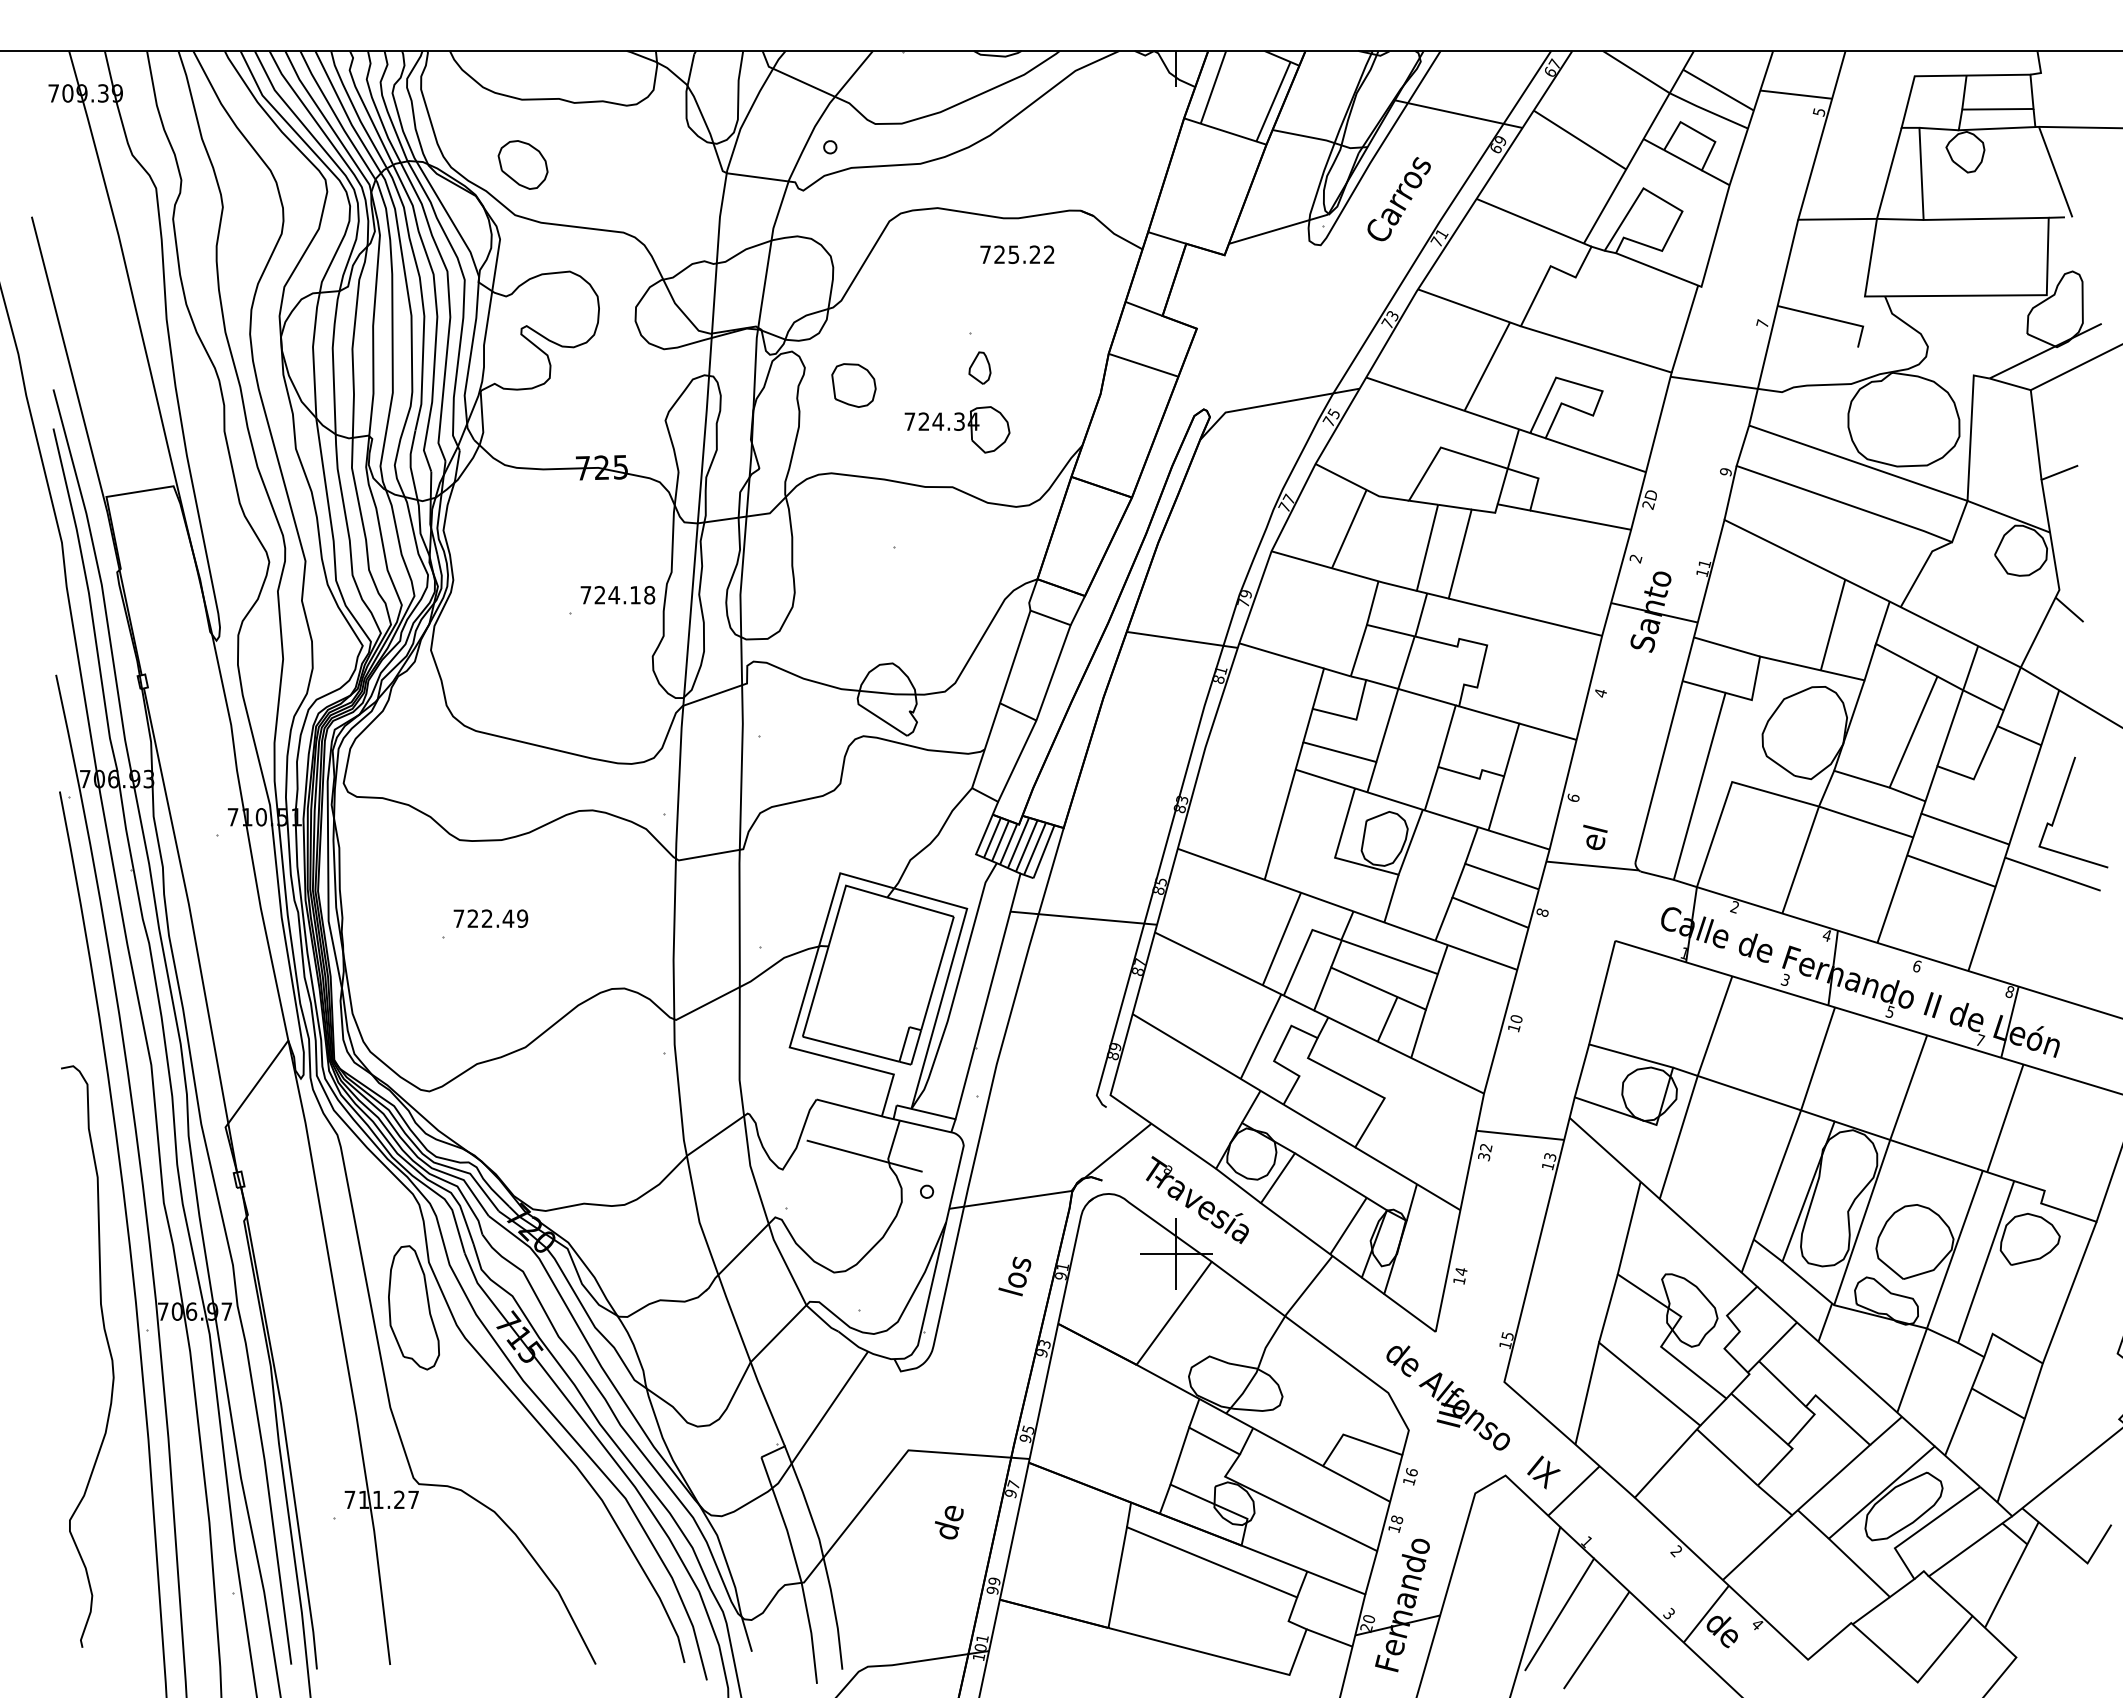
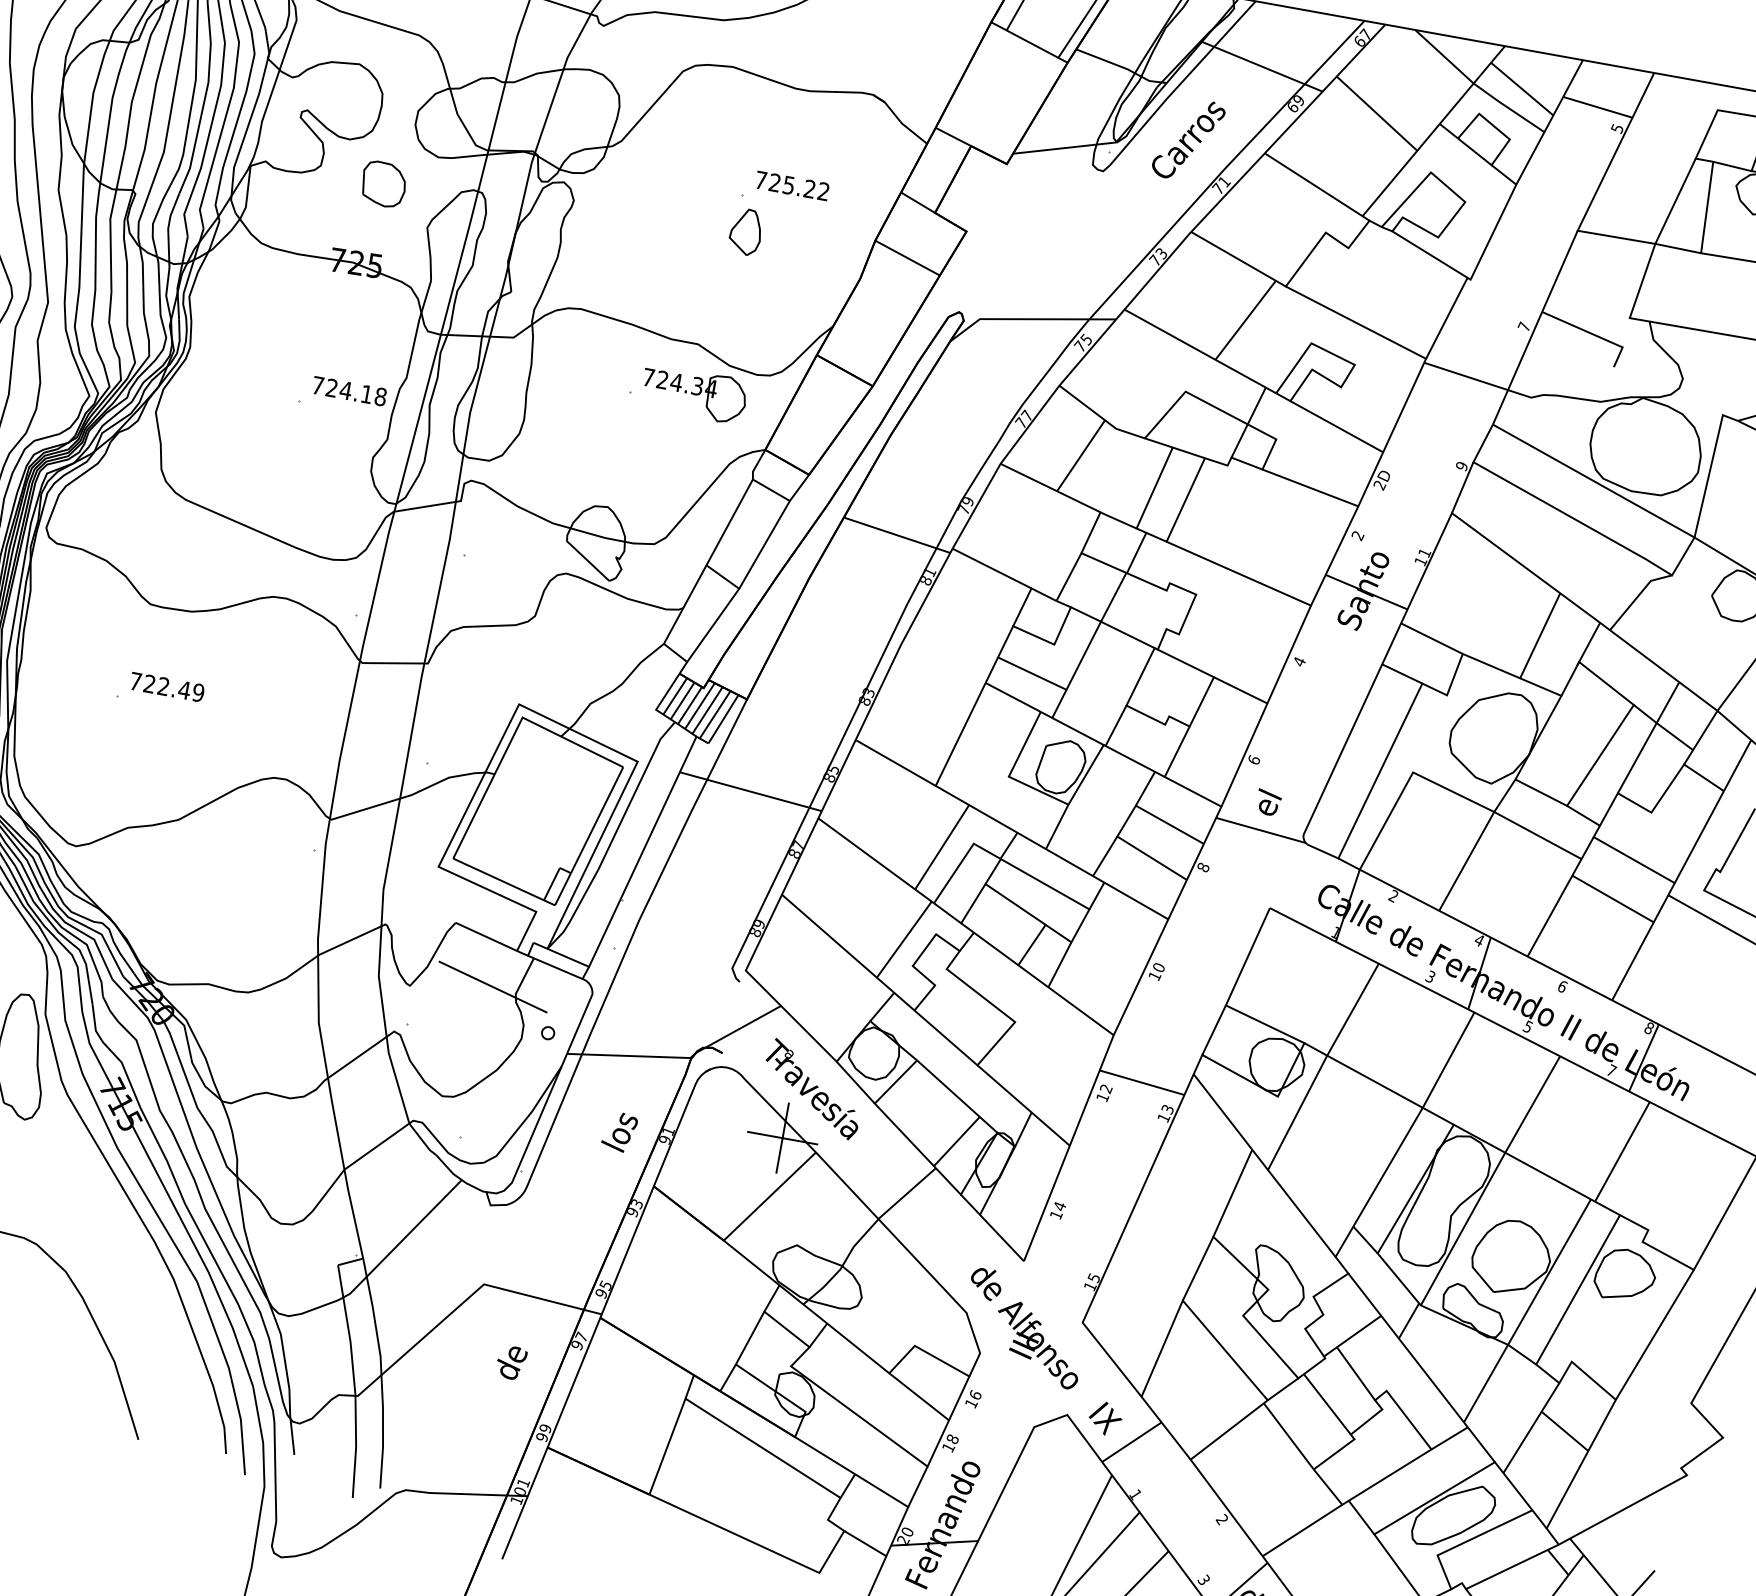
text: (1017, 254) -> (792, 185), moved
part: (979, 367) -> (745, 231), size x1.43
part: (853, 385) -> (383, 184), moved
part: (957, 429) -> (694, 393), moved
text: (1484, 1157) -> (1102, 1098), 32 -> 12

